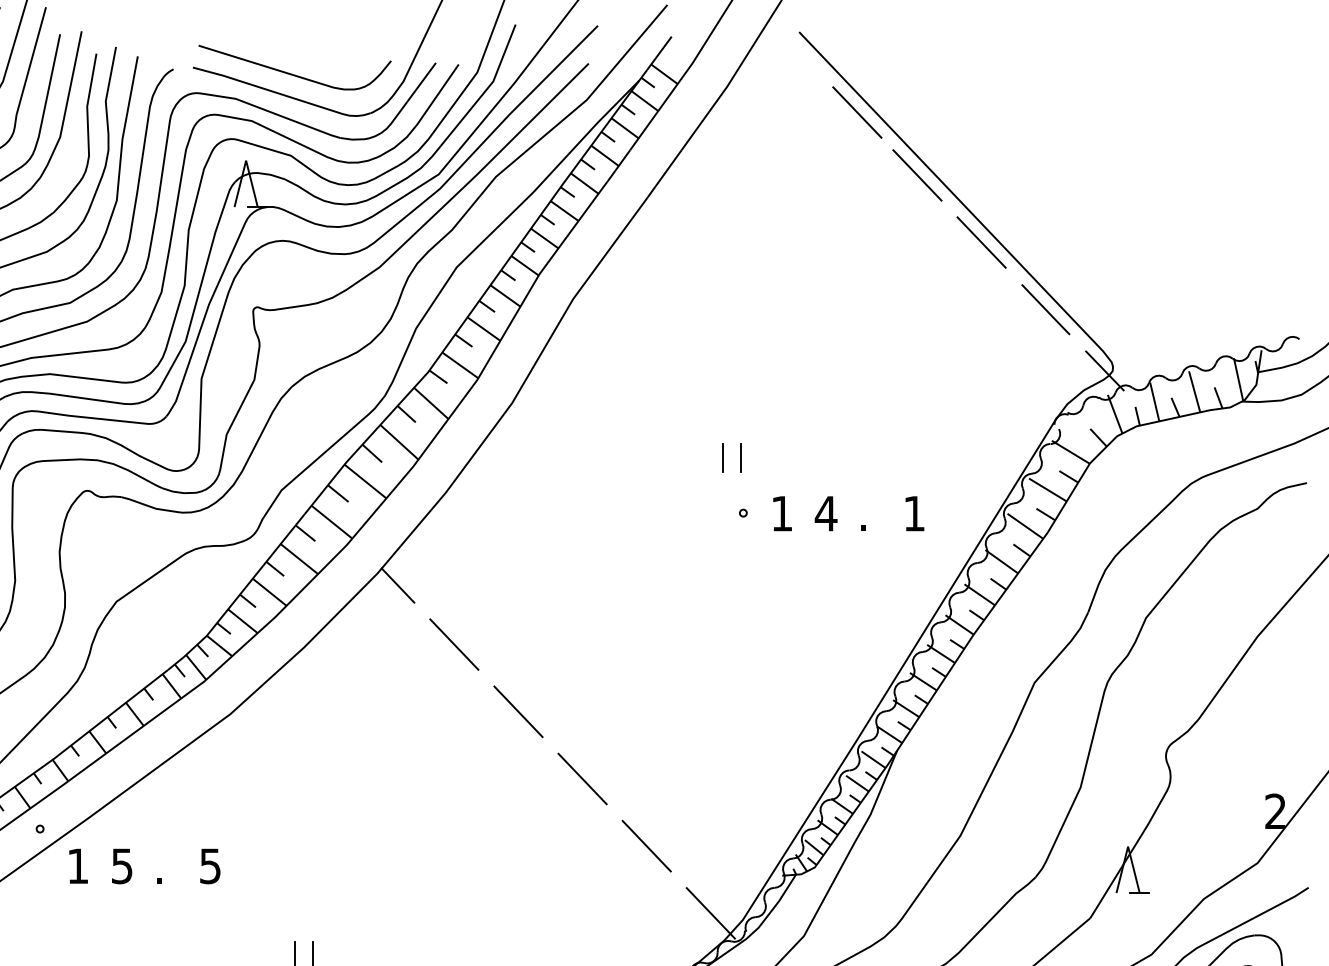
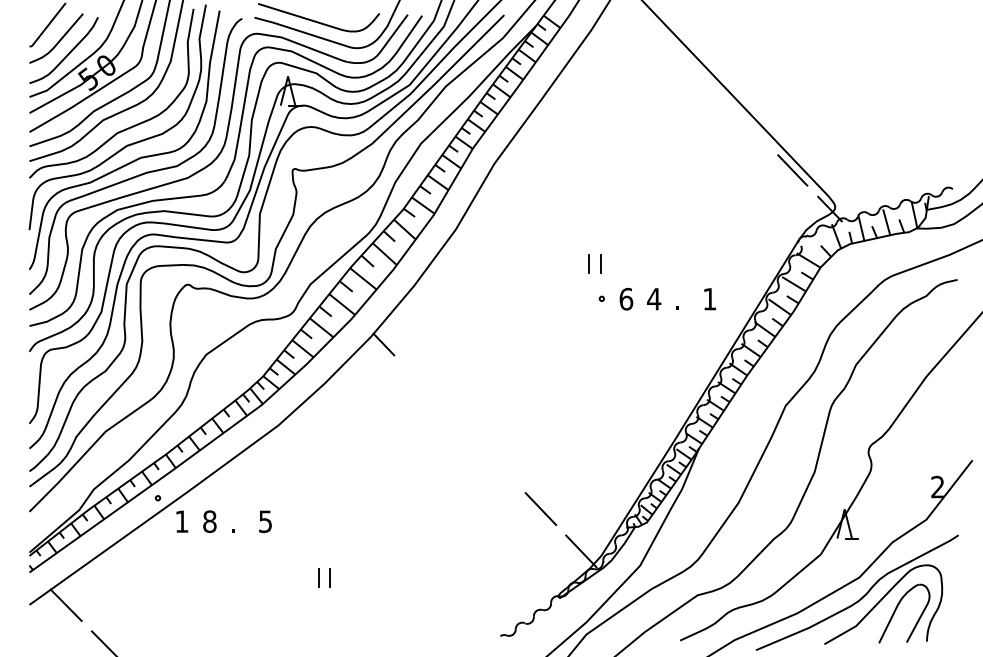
line: (856, 111) -> (673, 45), removed
line: (917, 175) -> (711, 85), removed
line: (982, 241) -> (752, 127), removed
text: (782, 512) -> (626, 298), 1 -> 6
line: (454, 644) -> (419, 381), removed
line: (517, 712) -> (459, 424), removed
line: (582, 778) -> (500, 466), removed
text: (121, 865) -> (209, 521), 5 -> 8

